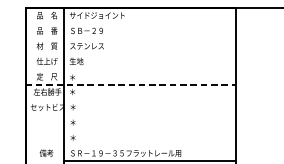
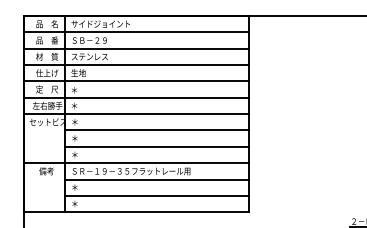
line: (130, 23) -> (136, 32), added
line: (130, 38) -> (136, 48), added
line: (130, 54) -> (136, 65), added
line: (130, 69) -> (136, 81), added
line: (131, 84) -> (137, 97), dashed -> solid
line: (130, 100) -> (136, 114), added
line: (149, 115) -> (156, 130), added
line: (149, 130) -> (156, 146), added
line: (130, 146) -> (136, 163), added

